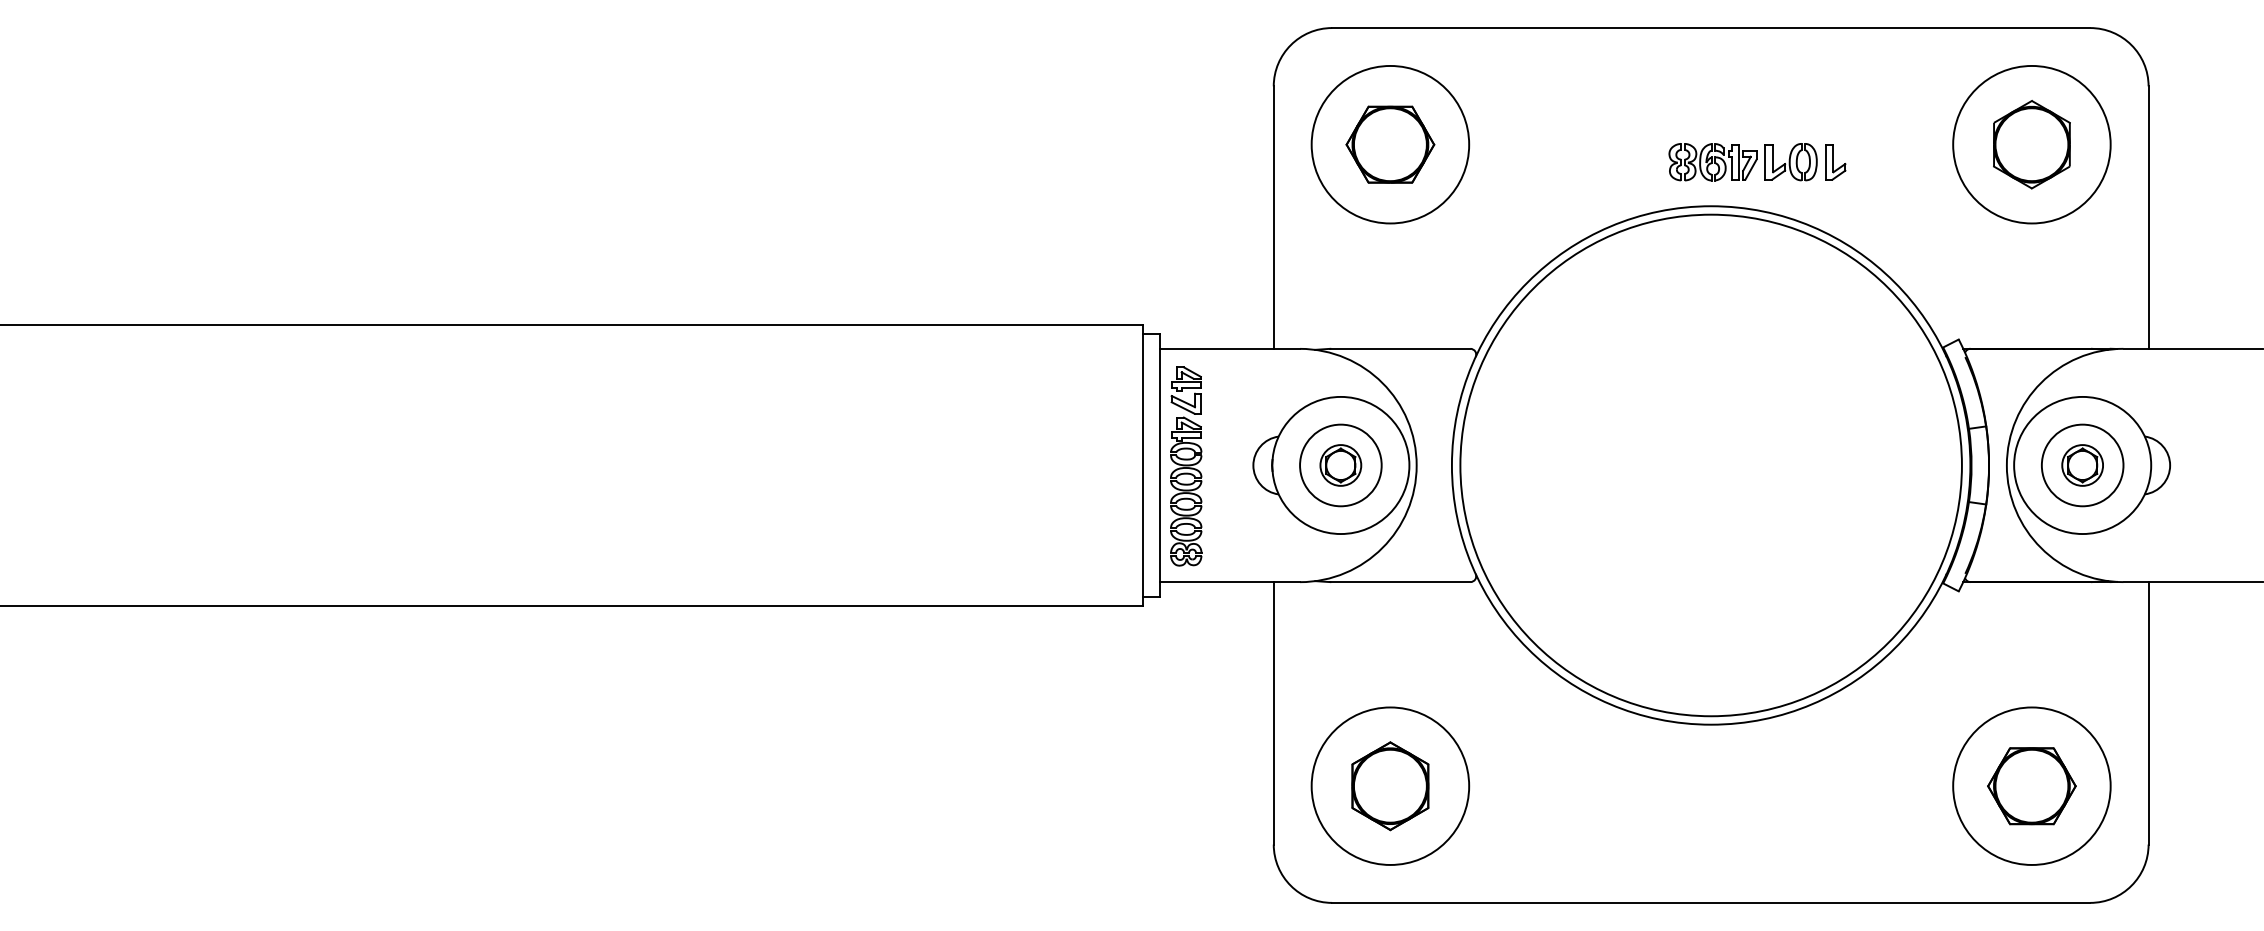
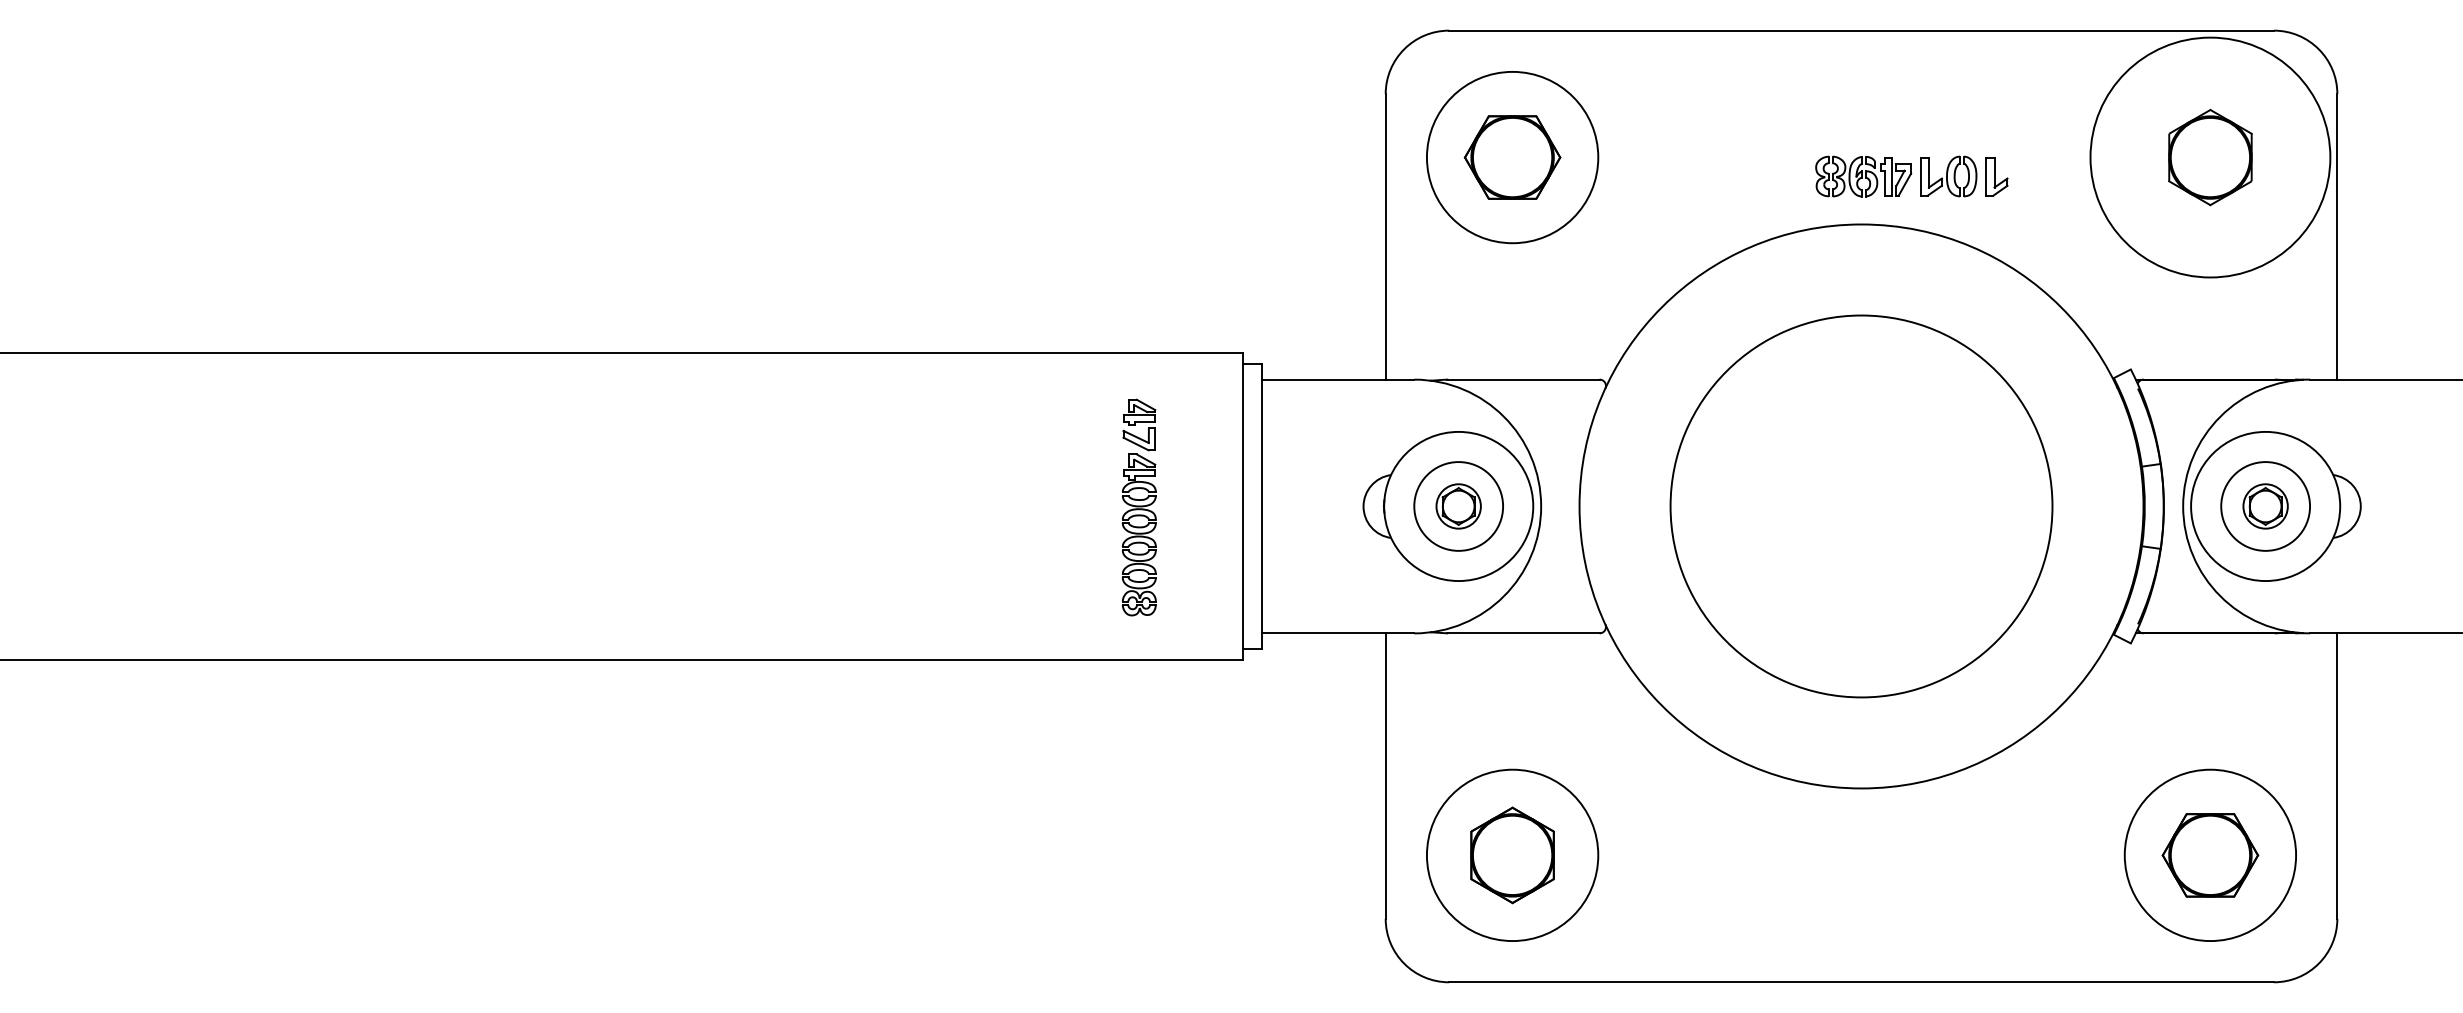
circle: (2031, 144) -> (2209, 157), size x1.4
circle: (1710, 465) -> (1860, 506), size x0.7
part: (1186, 466) -> (1139, 507), moved

